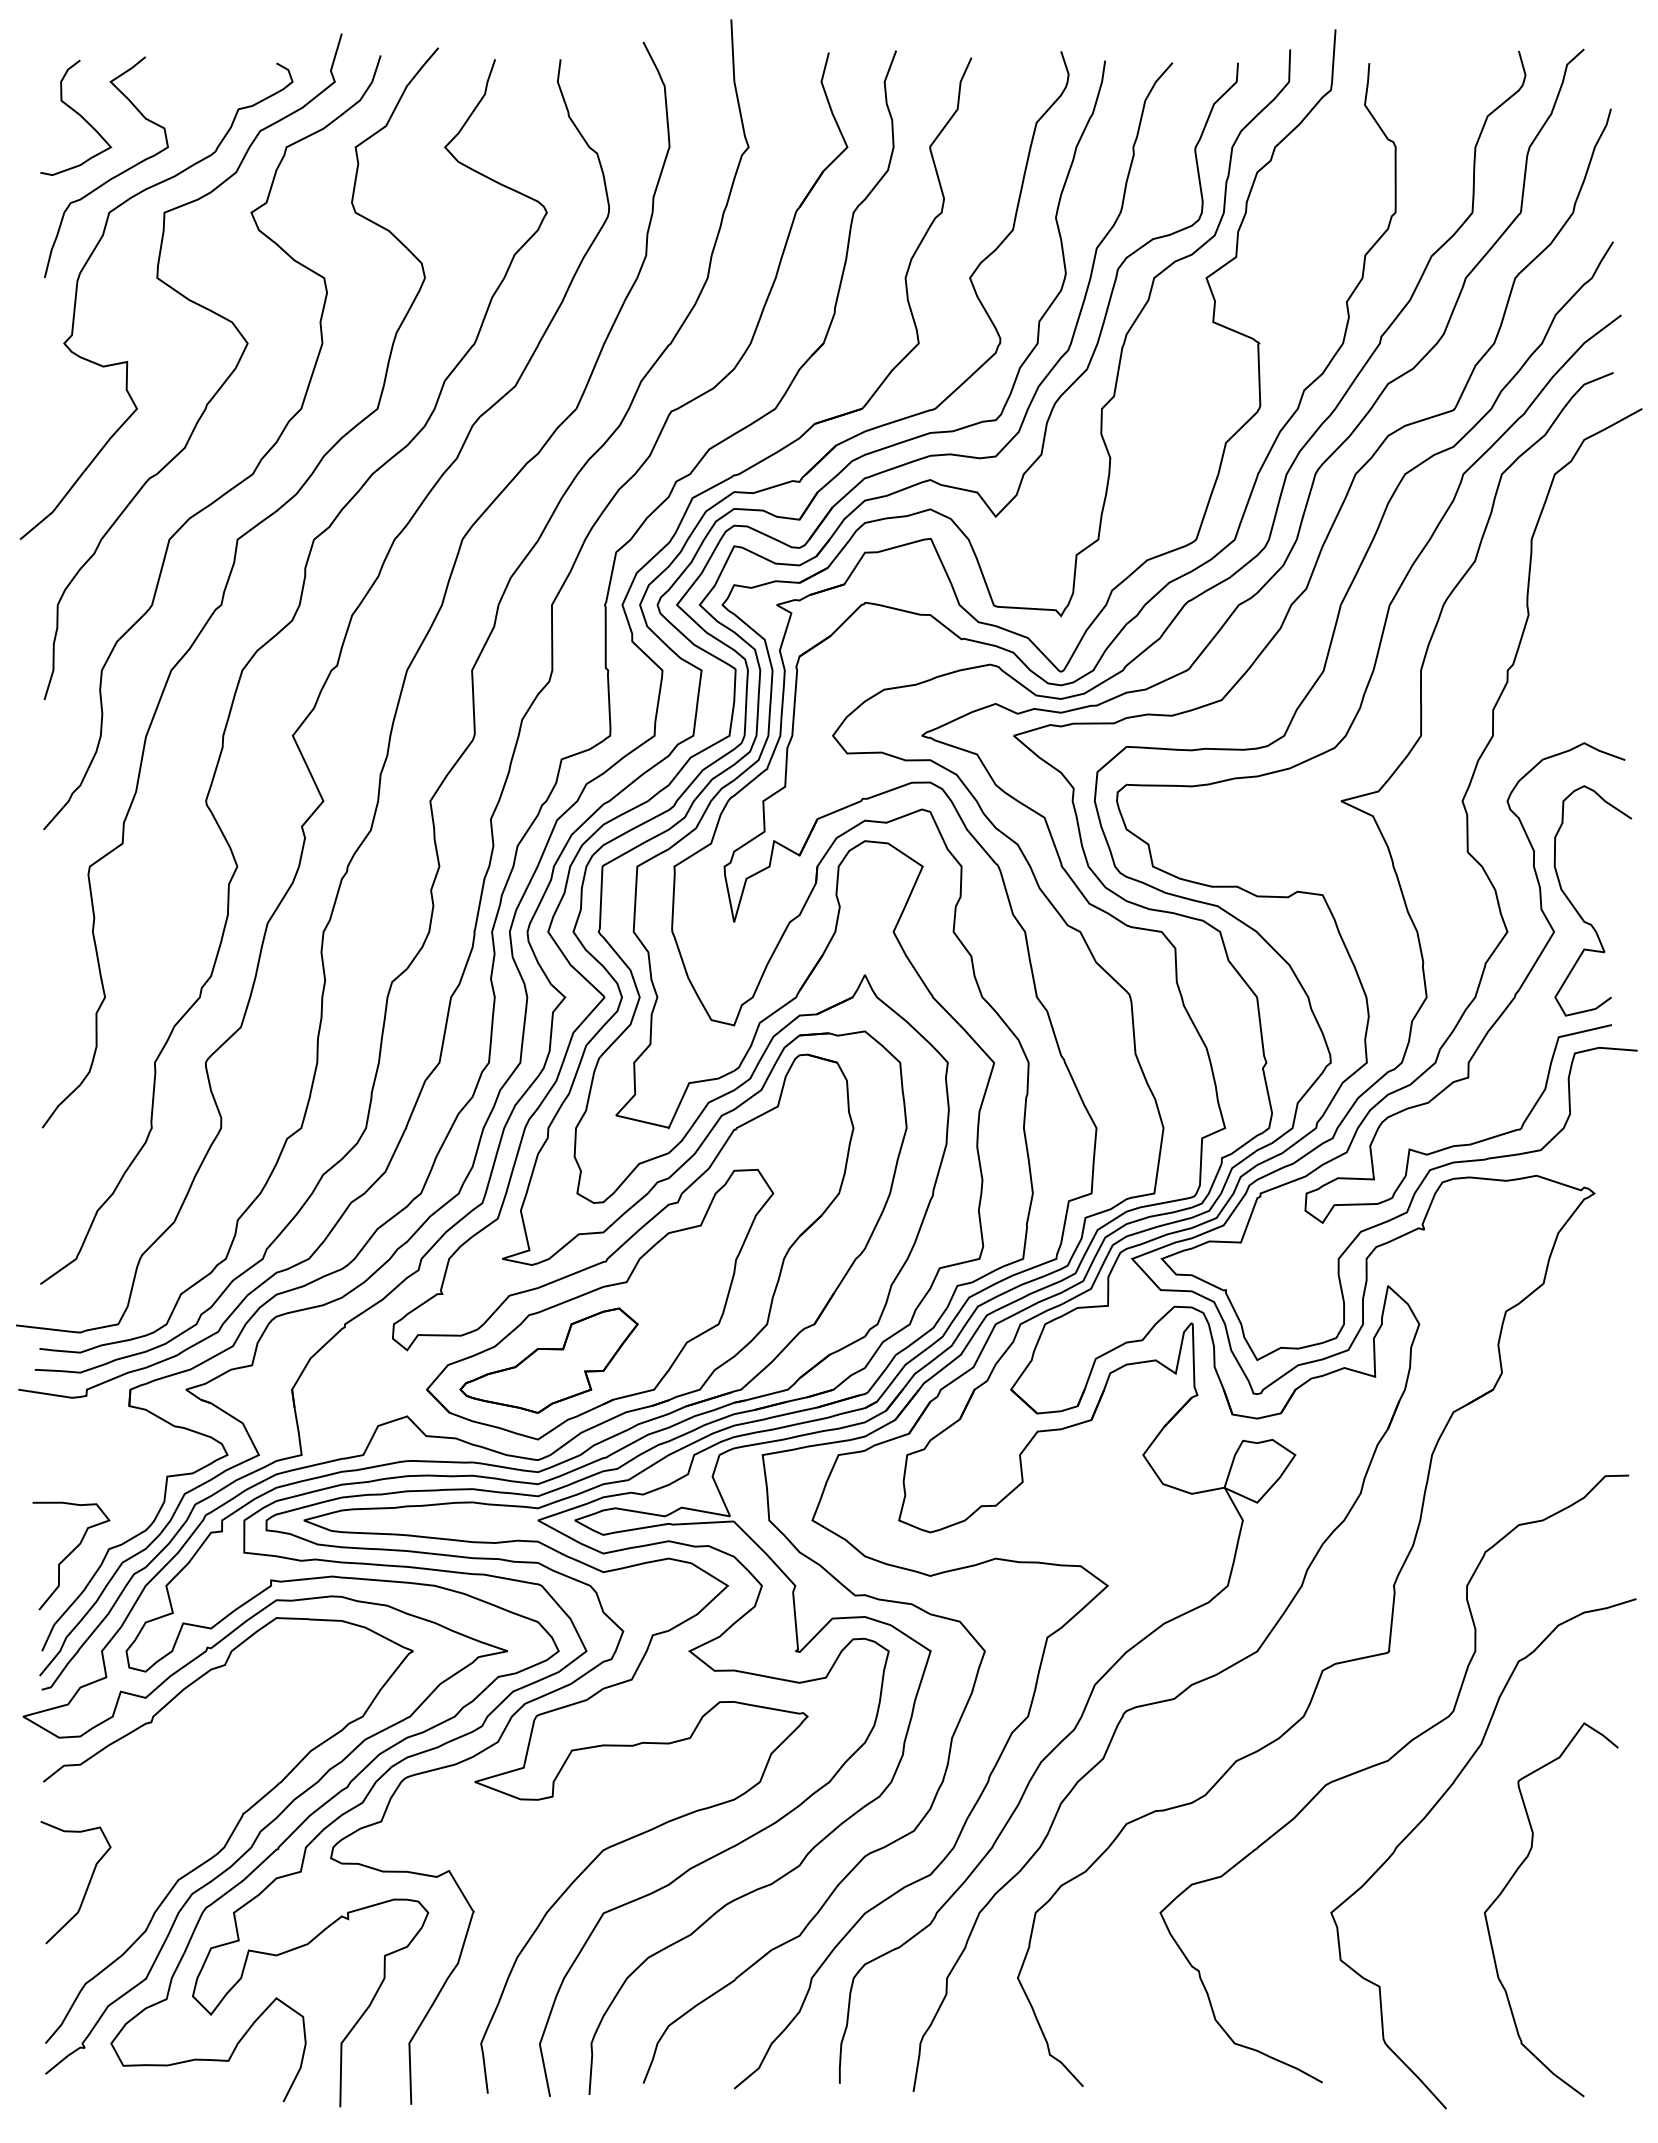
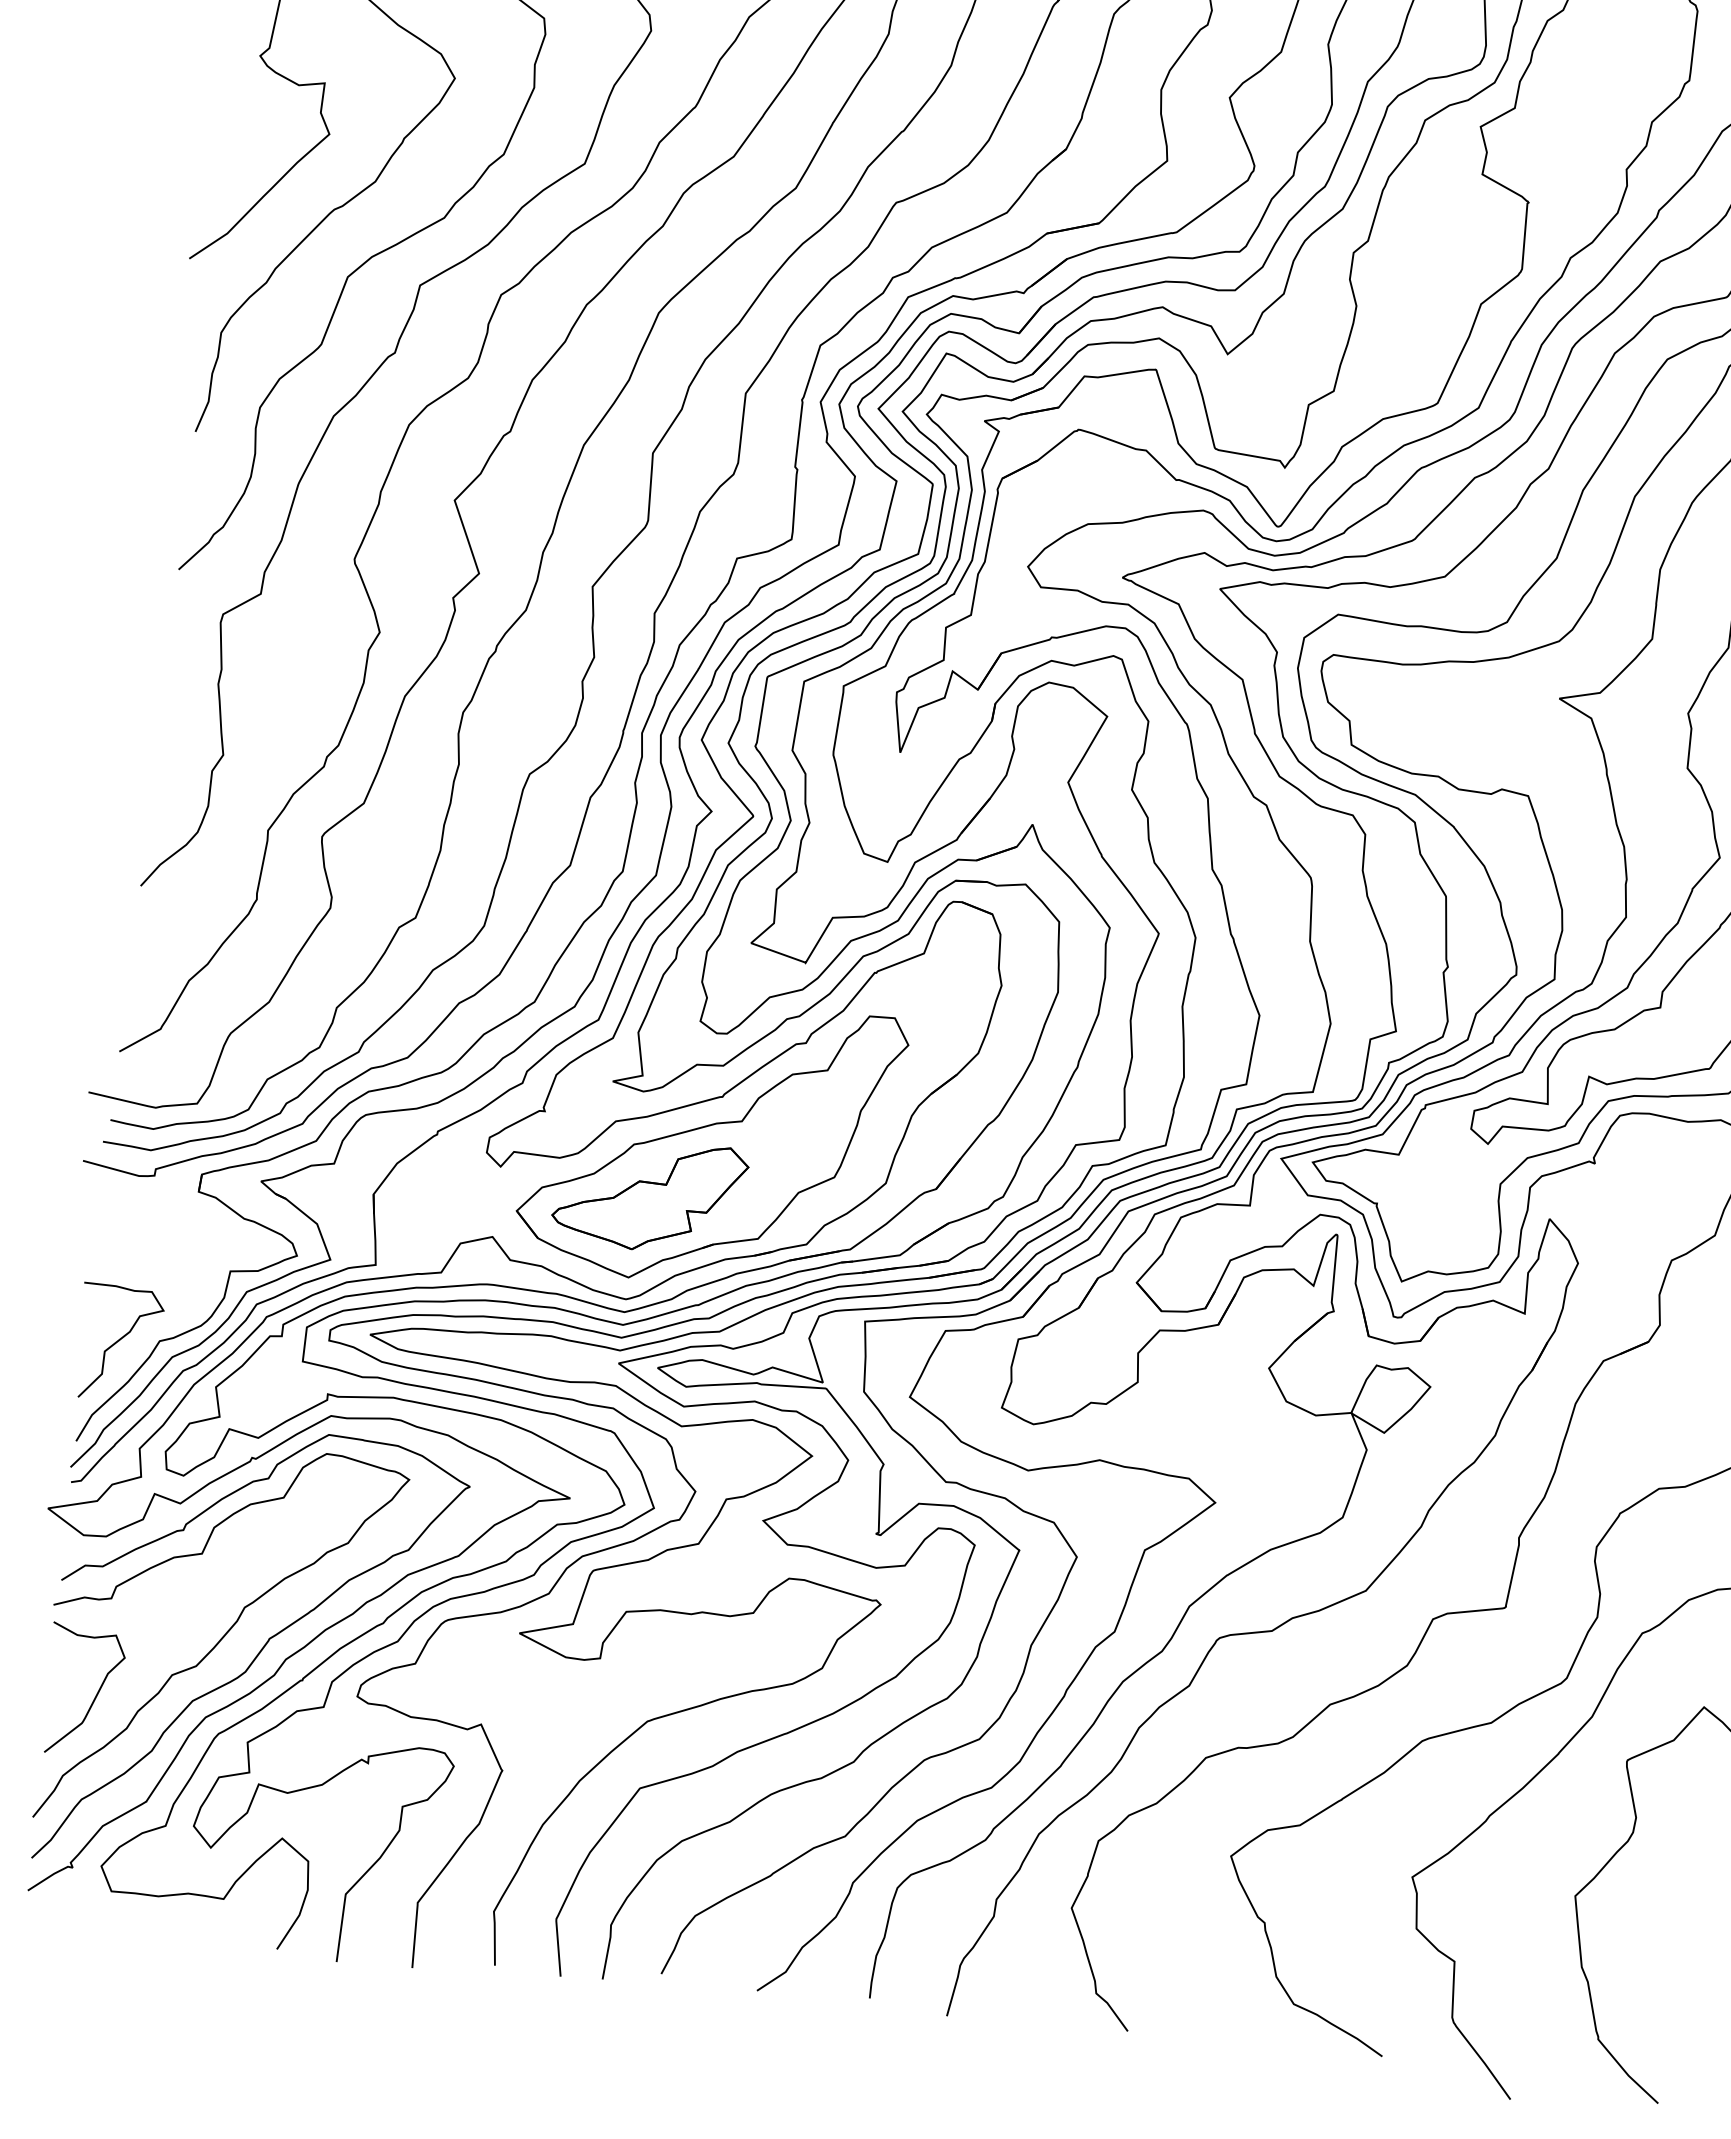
curve: (197, 1820) -> (220, 1640), added

